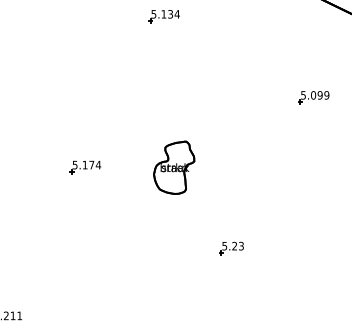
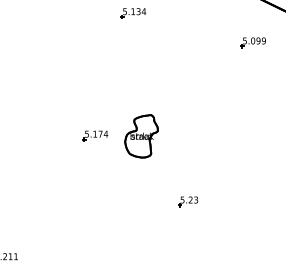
part: (313, 97) -> (253, 42), moved
part: (85, 167) -> (95, 136), moved

